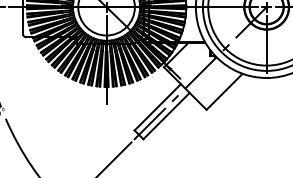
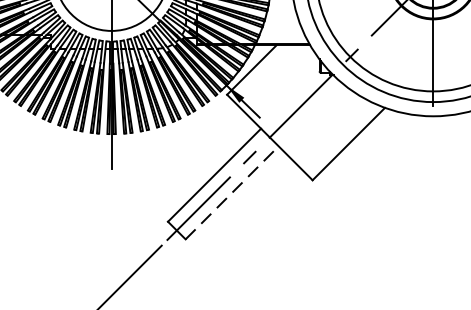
line: (166, 116) -> (232, 193), solid -> dashed

